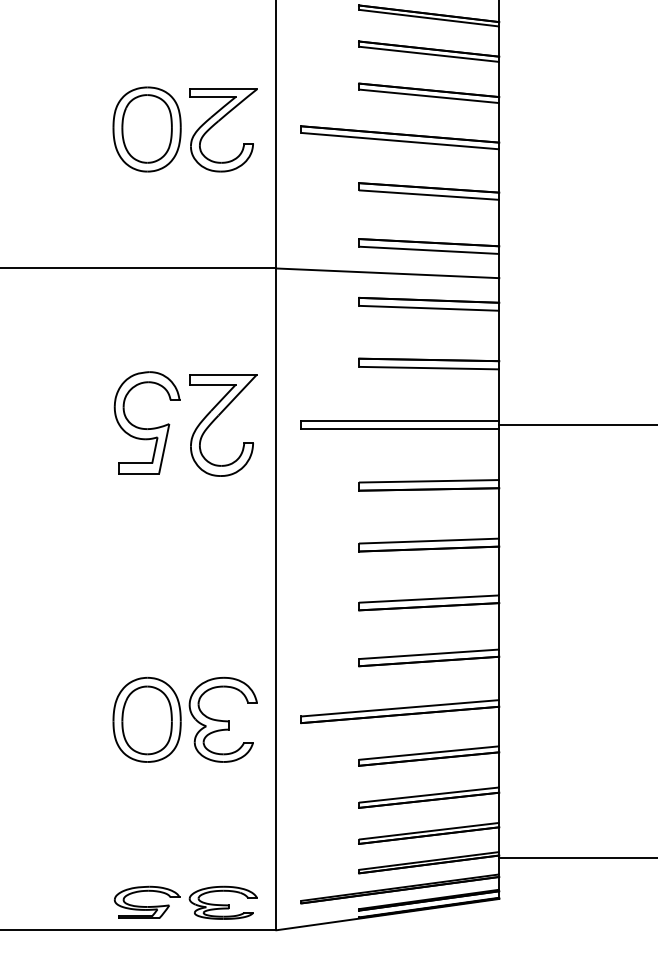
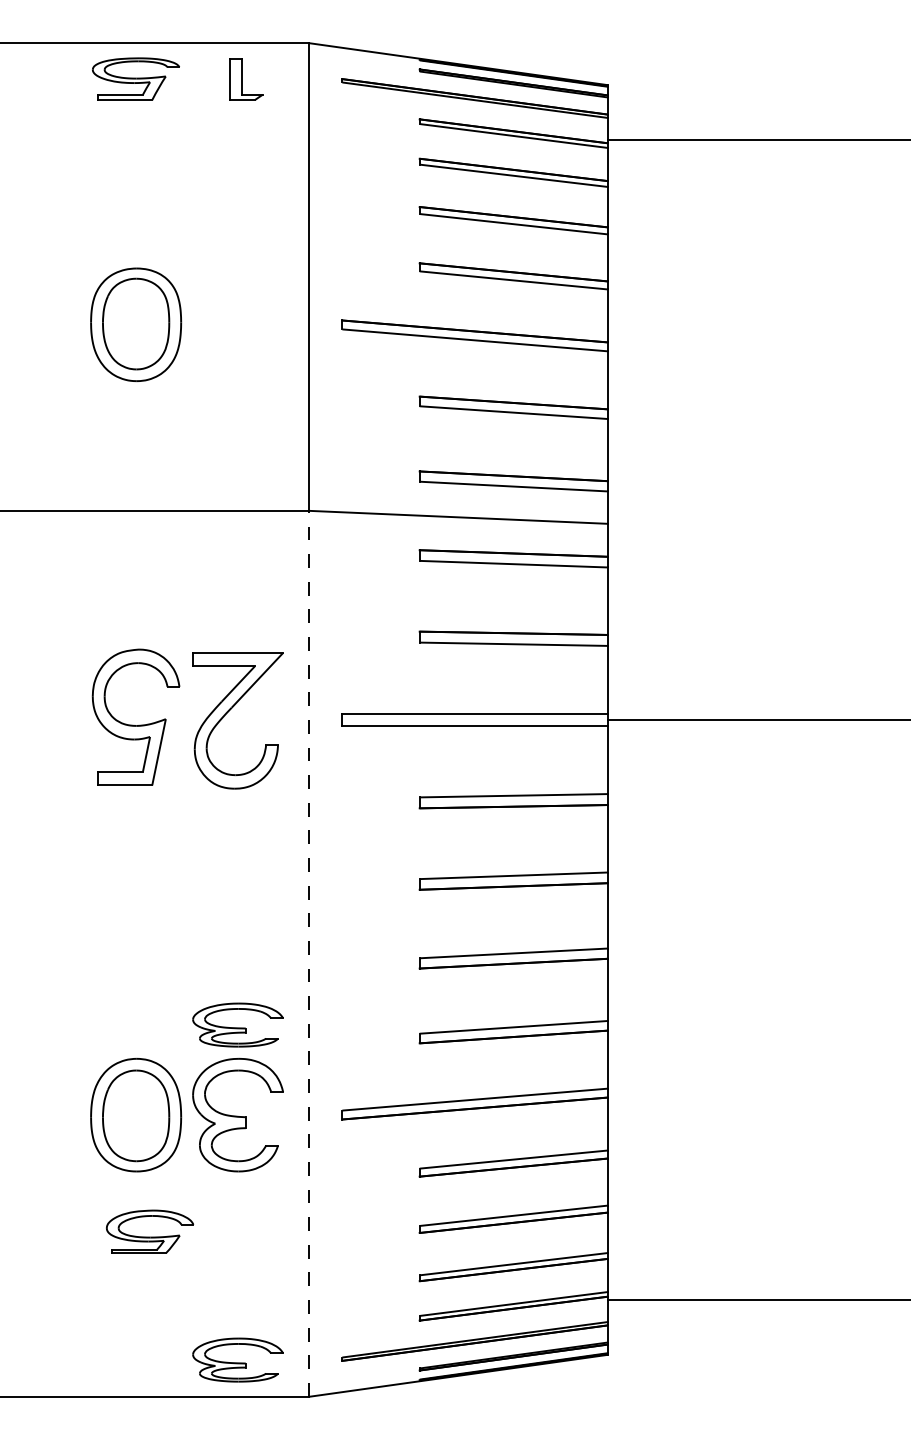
part: (216, 123) -> (229, 316), removed
line: (276, 599) -> (309, 953), solid -> dashed
part: (222, 652) -> (237, 1024), added
part: (147, 902) -> (150, 1231), moved

